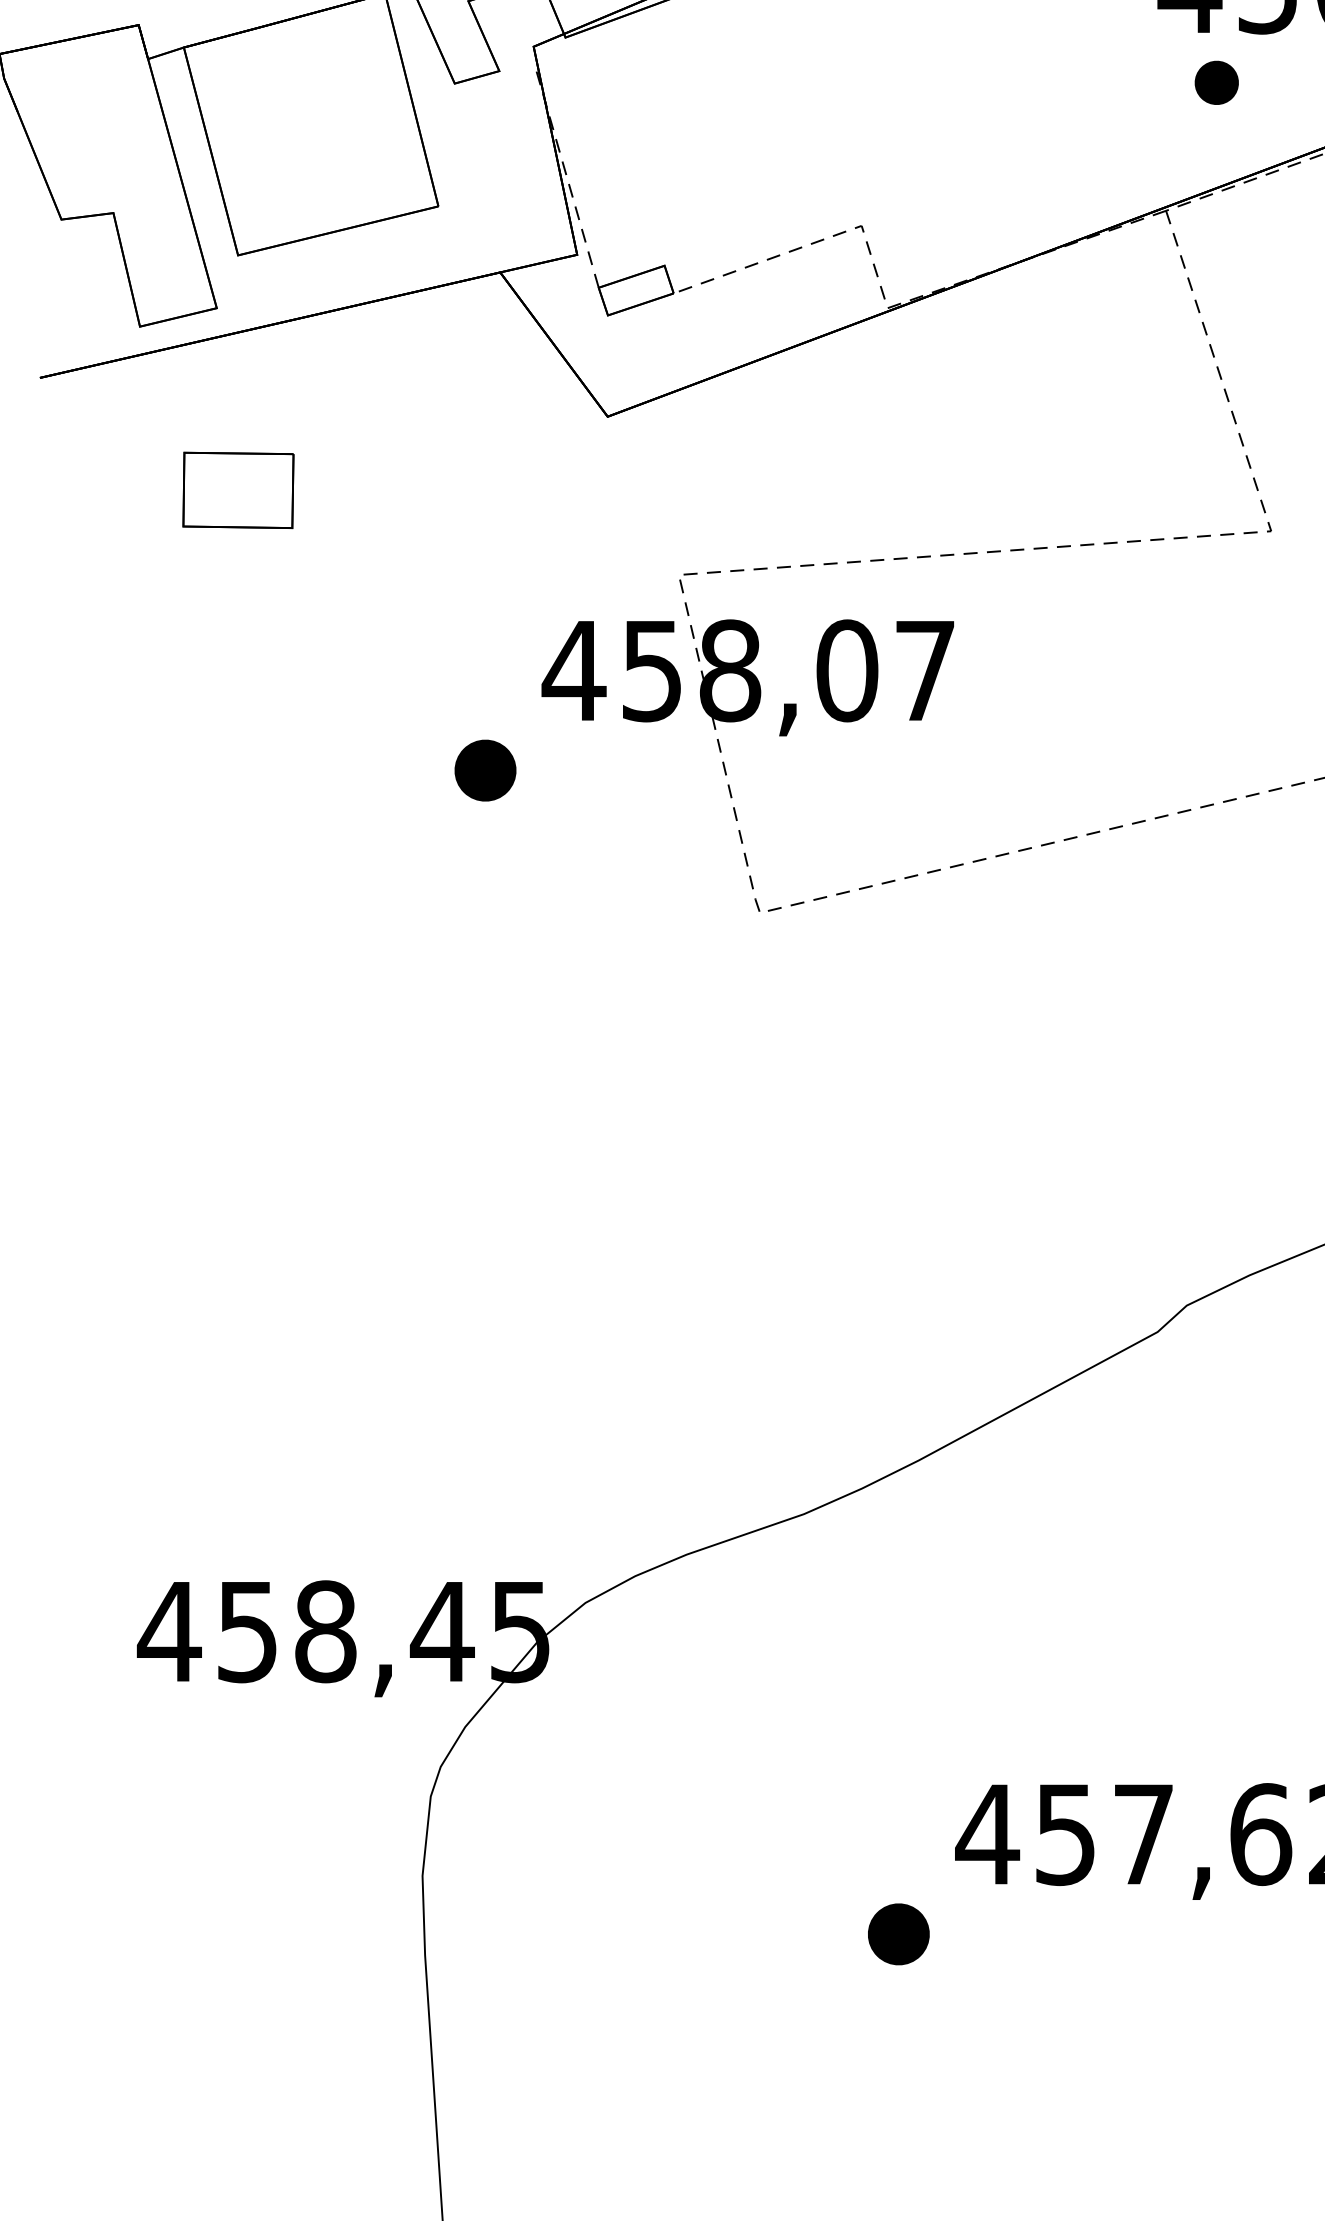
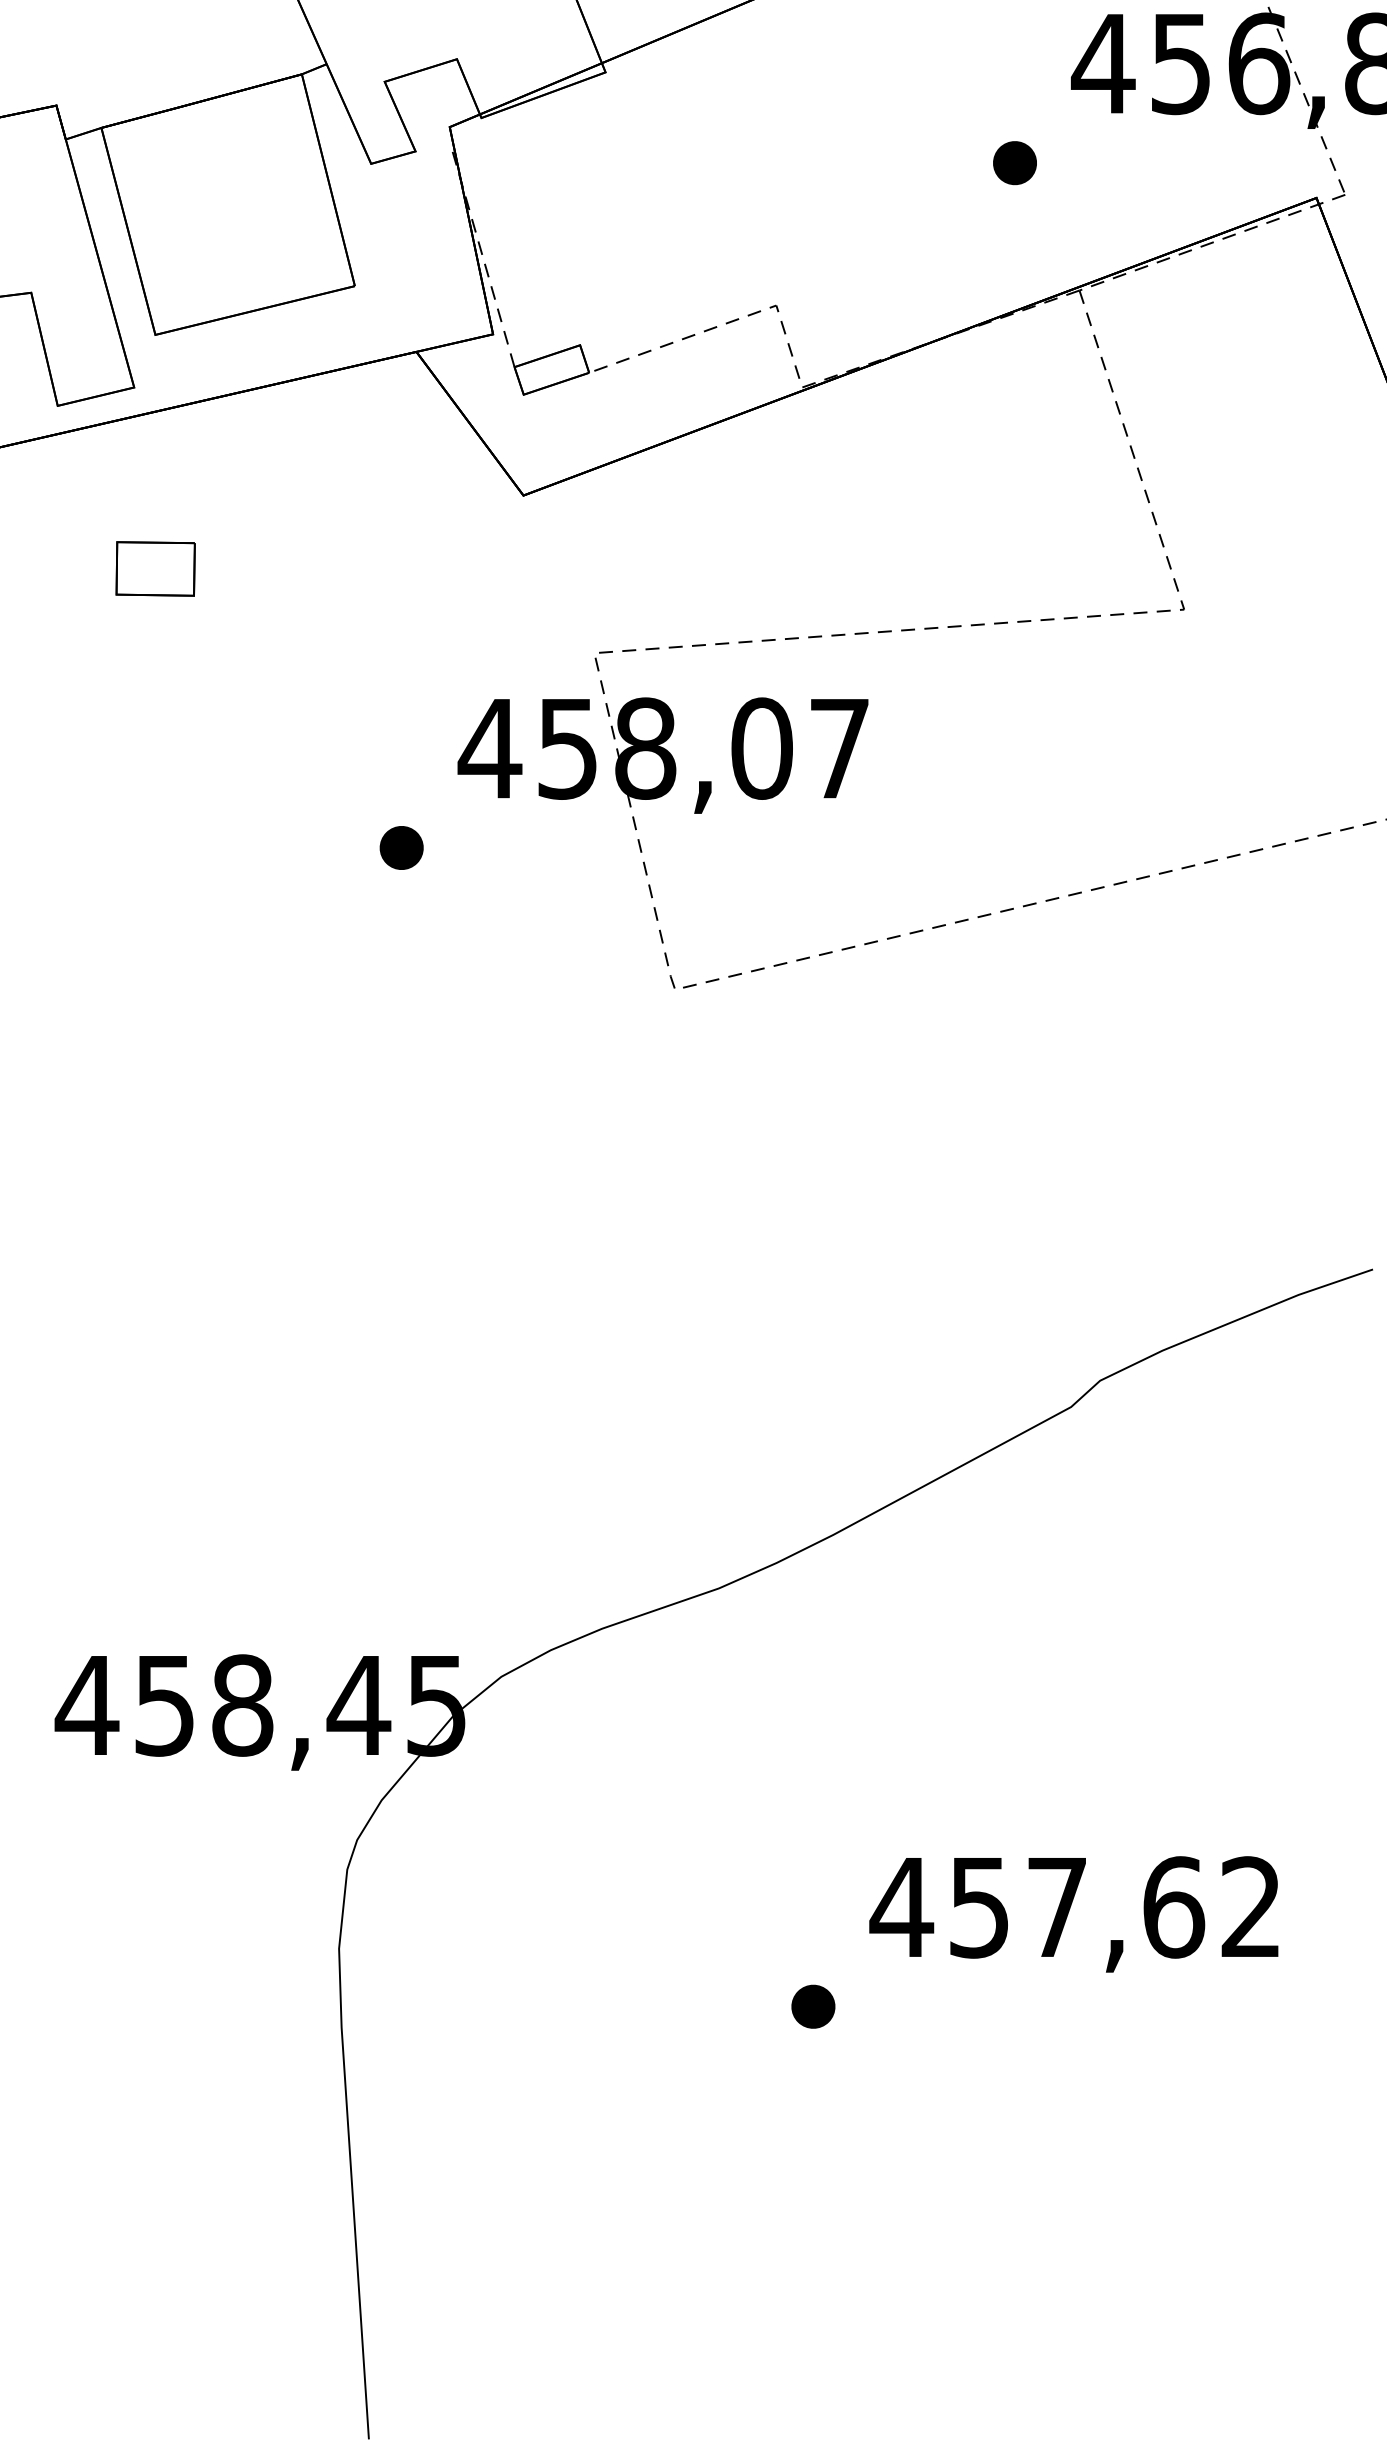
part: (1216, 83) -> (1014, 163), moved
part: (238, 489) -> (155, 568), size x0.71
part: (485, 770) -> (401, 847), size x0.71
part: (898, 1933) -> (813, 2006), size x0.71

